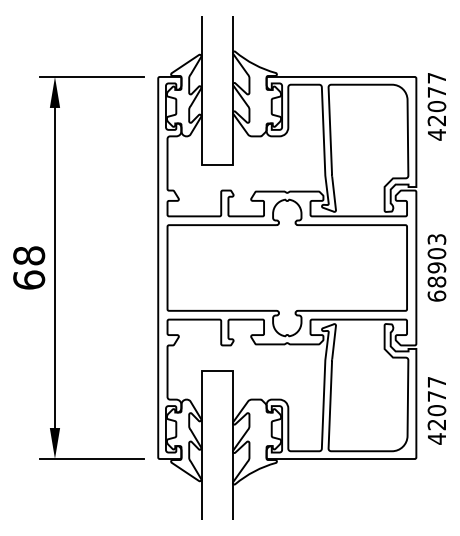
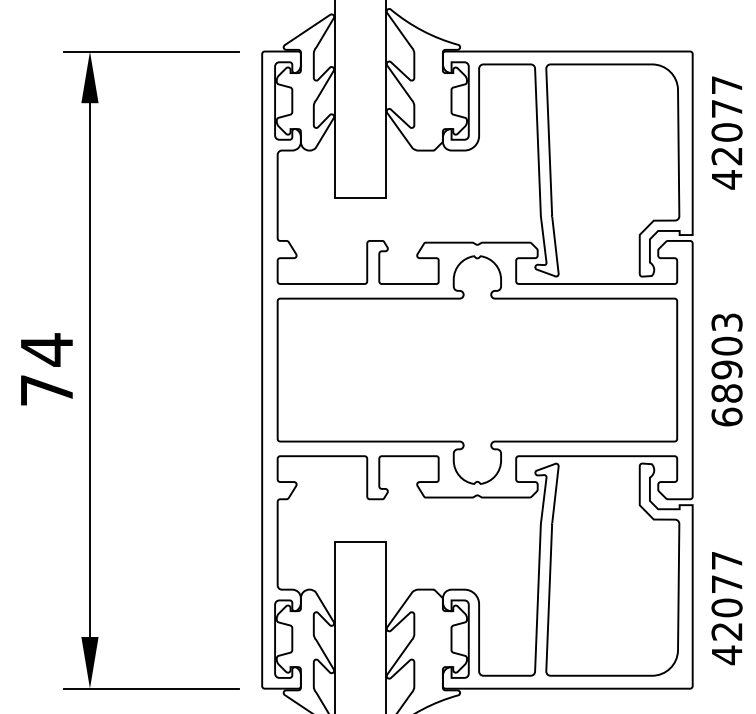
text: (436, 106) -> (726, 132), moved
text: (29, 267) -> (47, 369), 68 -> 74

